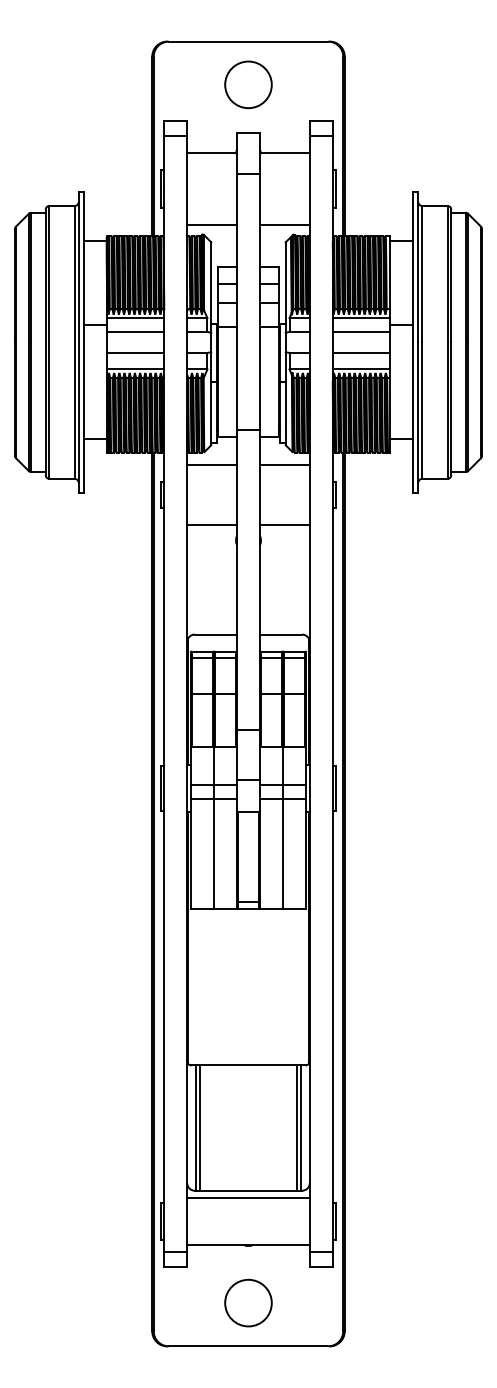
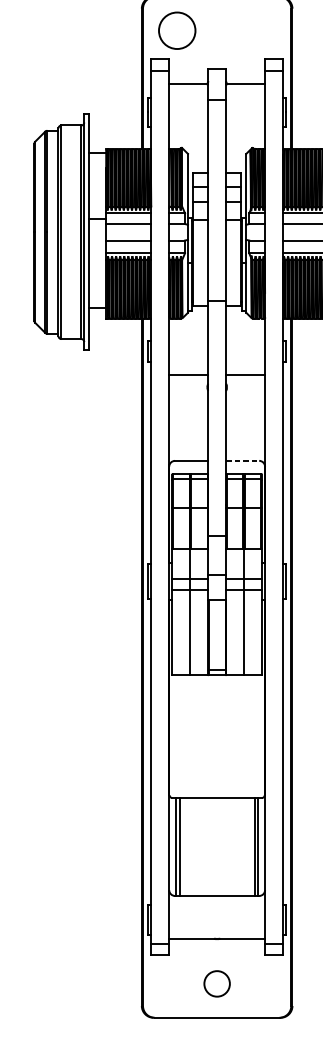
circle: (248, 84) -> (177, 30), moved
line: (212, 224) -> (188, 140), removed
line: (284, 224) -> (245, 140), removed
line: (212, 464) -> (188, 327), removed
line: (284, 464) -> (245, 327), removed
line: (281, 634) -> (242, 460), solid -> dashed
line: (248, 1197) -> (217, 901), removed
circle: (248, 1302) -> (217, 983), size x0.7

